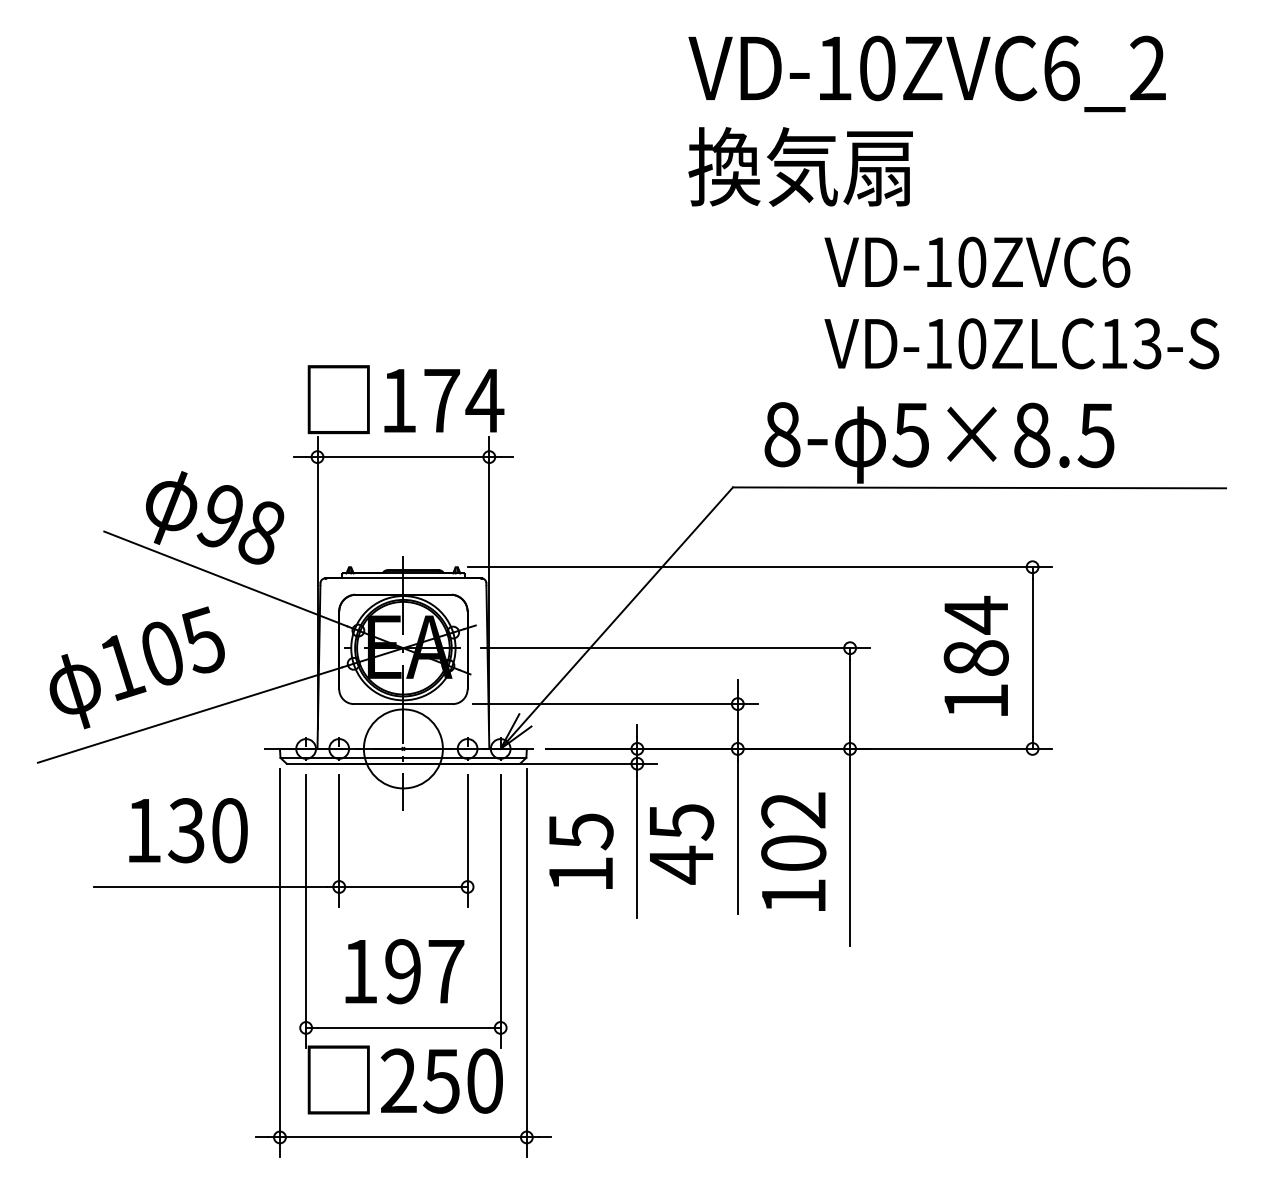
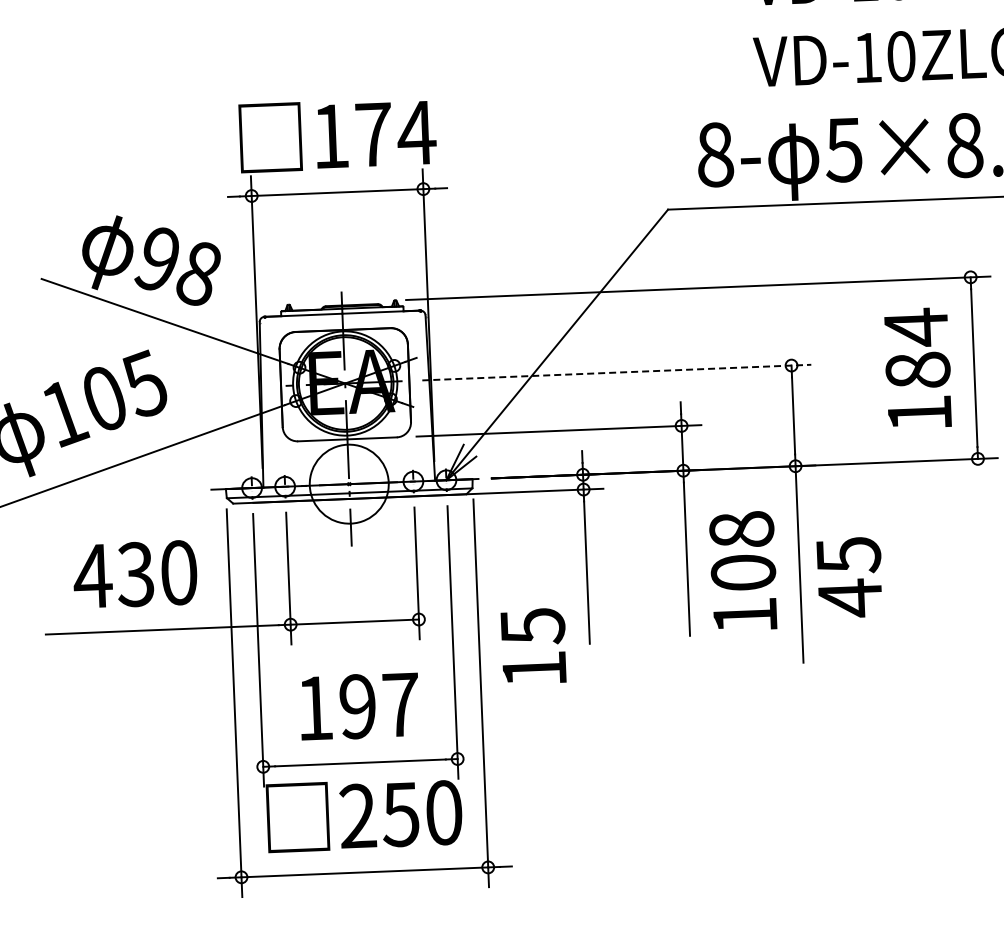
line: (675, 648) -> (617, 372), solid -> dashed
text: (793, 810) -> (741, 530), 102 -> 108
text: (143, 830) -> (92, 576), 130 -> 430
text: (682, 844) -> (850, 577), moved
text: (581, 850) -> (533, 645), moved

